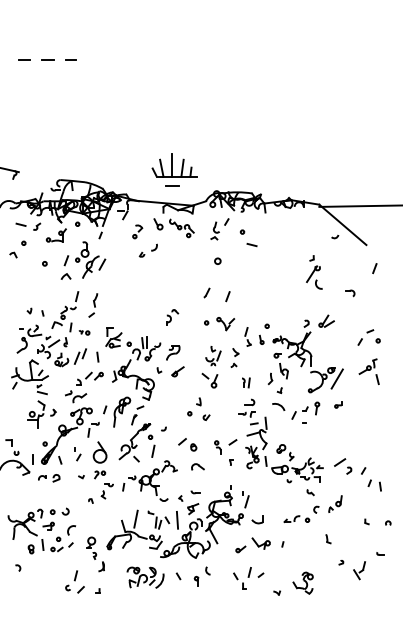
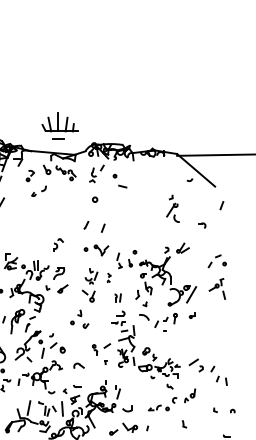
part: (234, 357) -> (108, 277), size x0.6
part: (187, 444) -> (57, 347), moved

